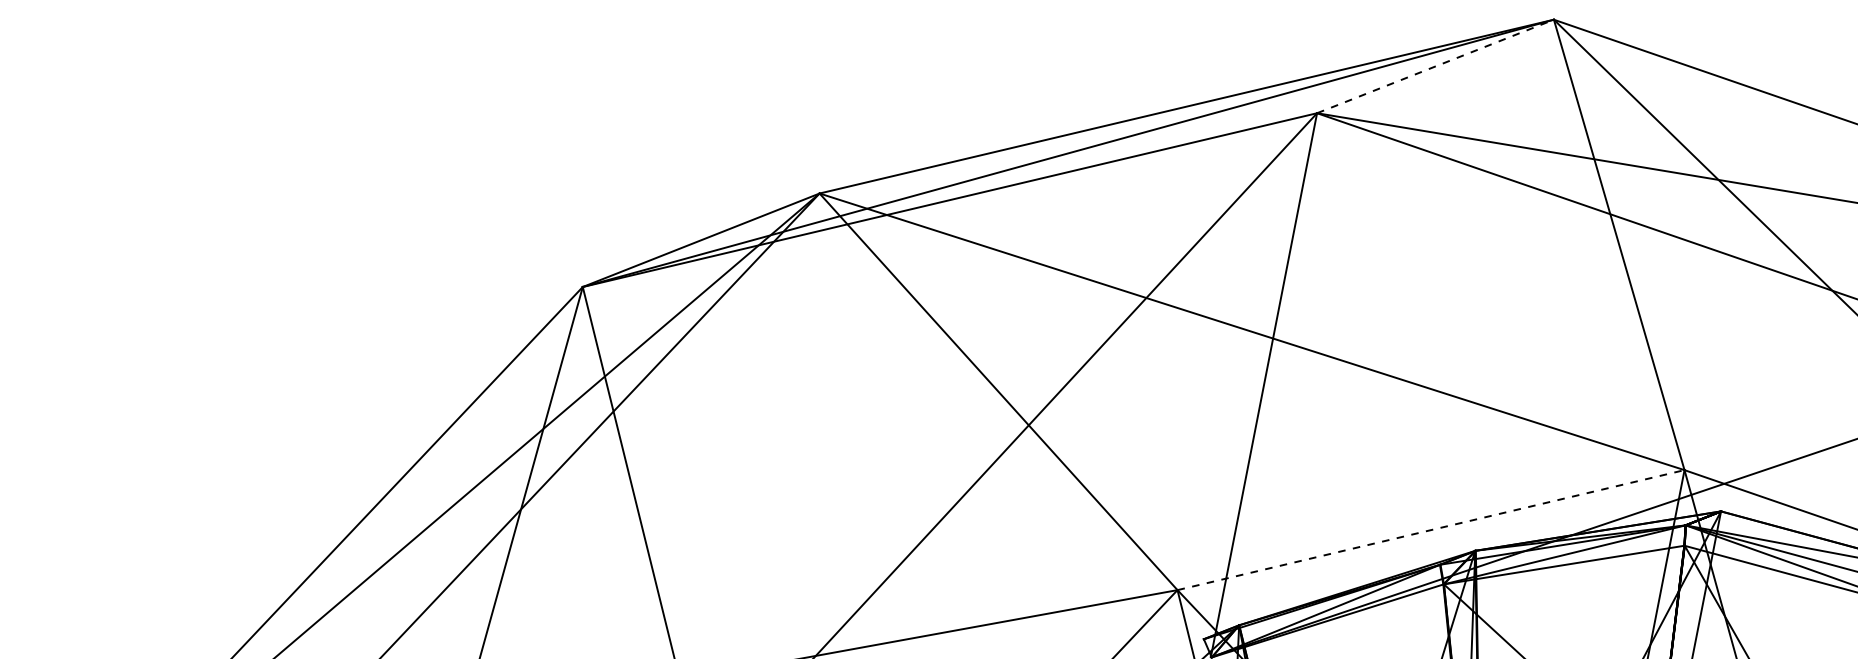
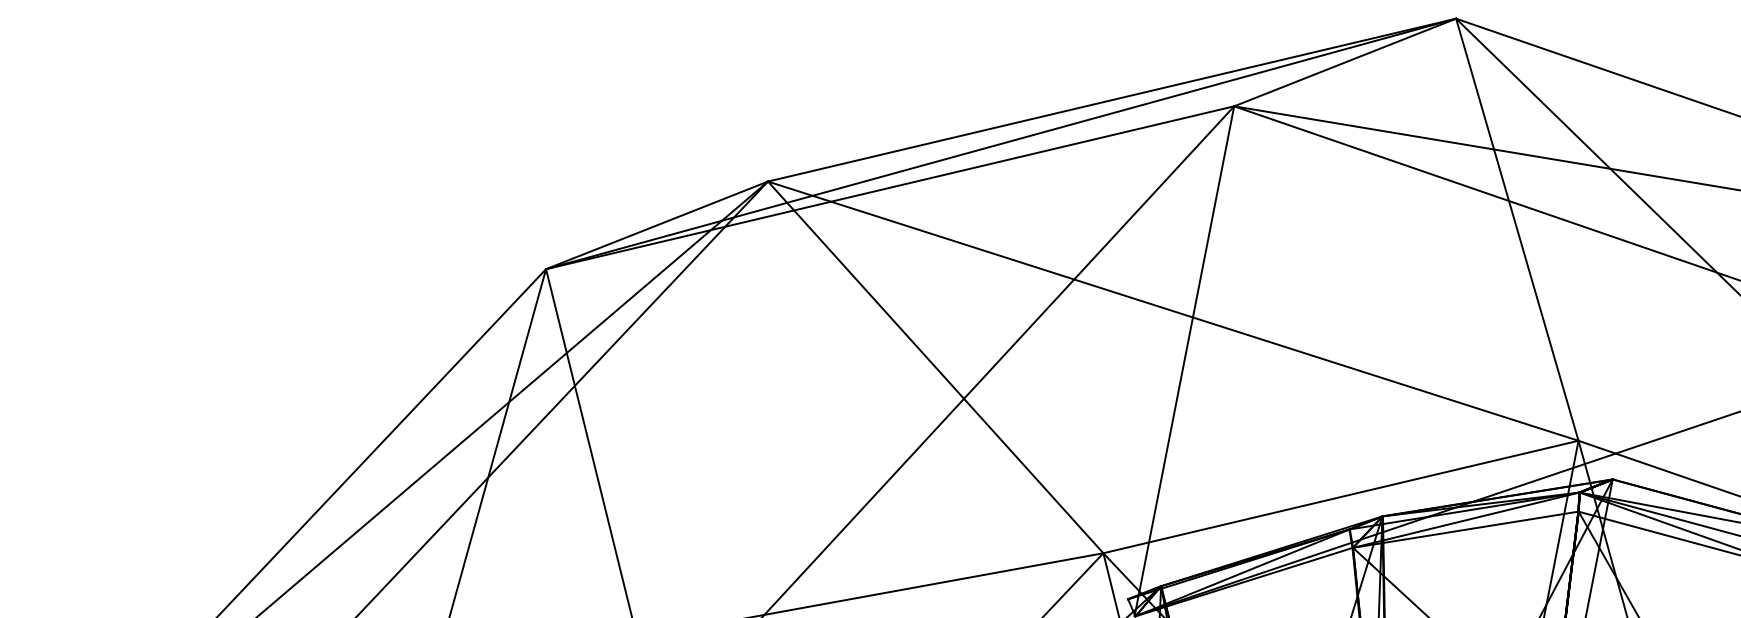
line: (1435, 66) -> (1345, 62), dashed -> solid
line: (1431, 529) -> (1341, 496), dashed -> solid

